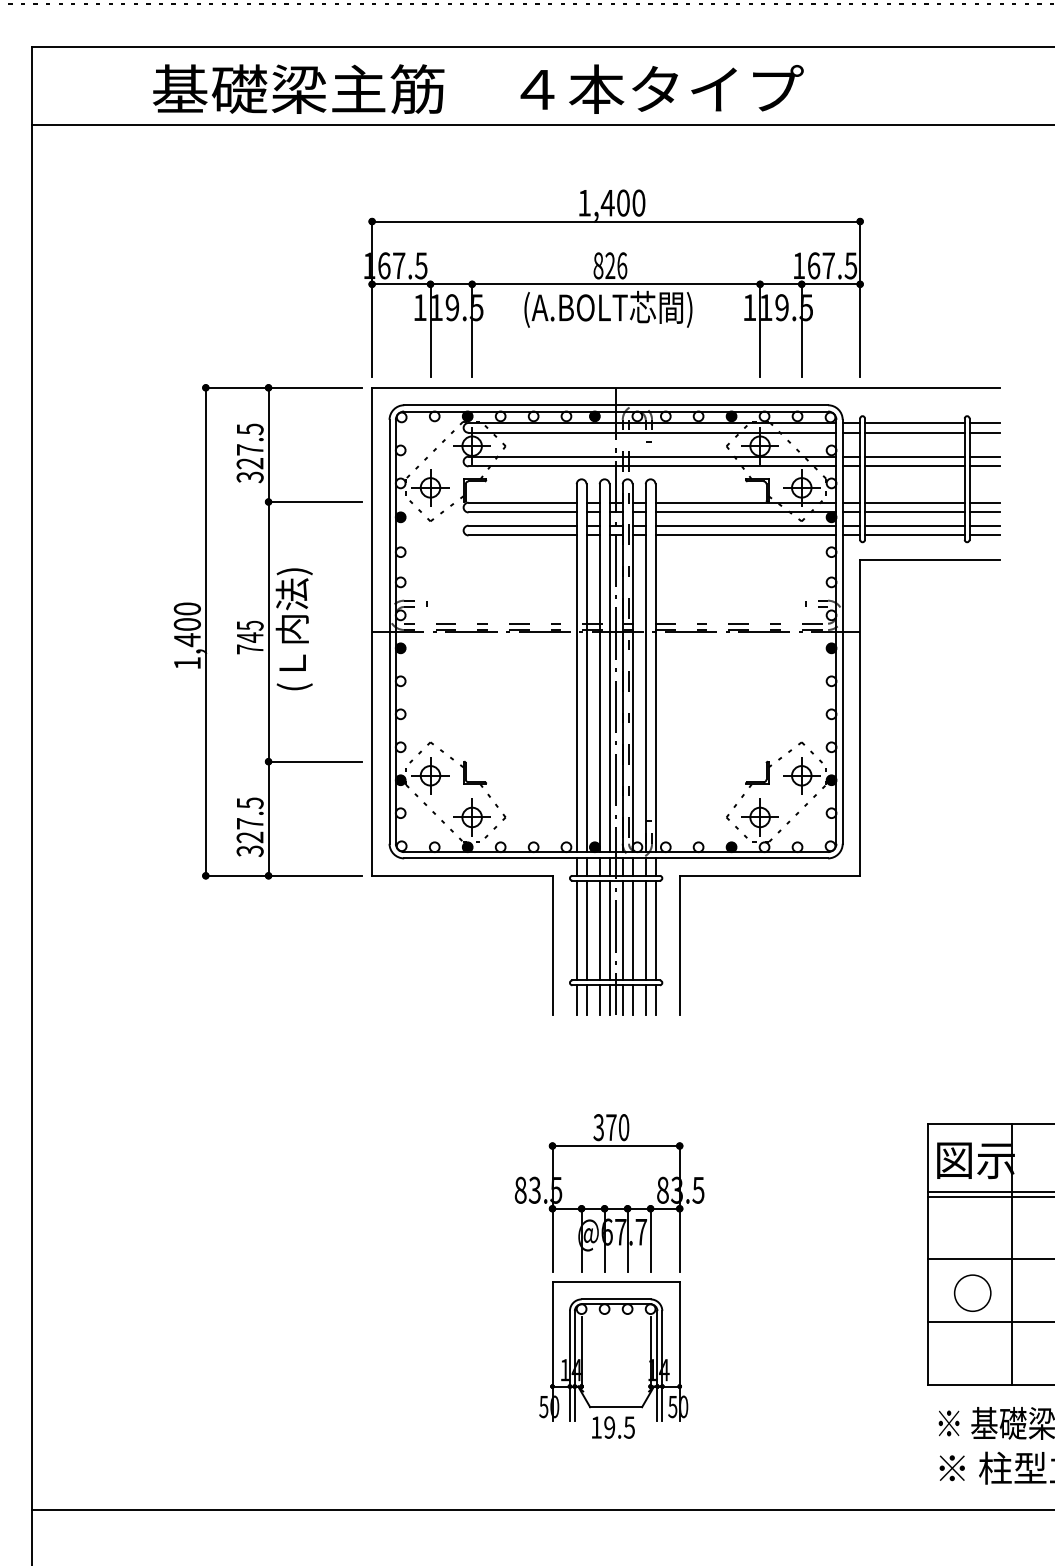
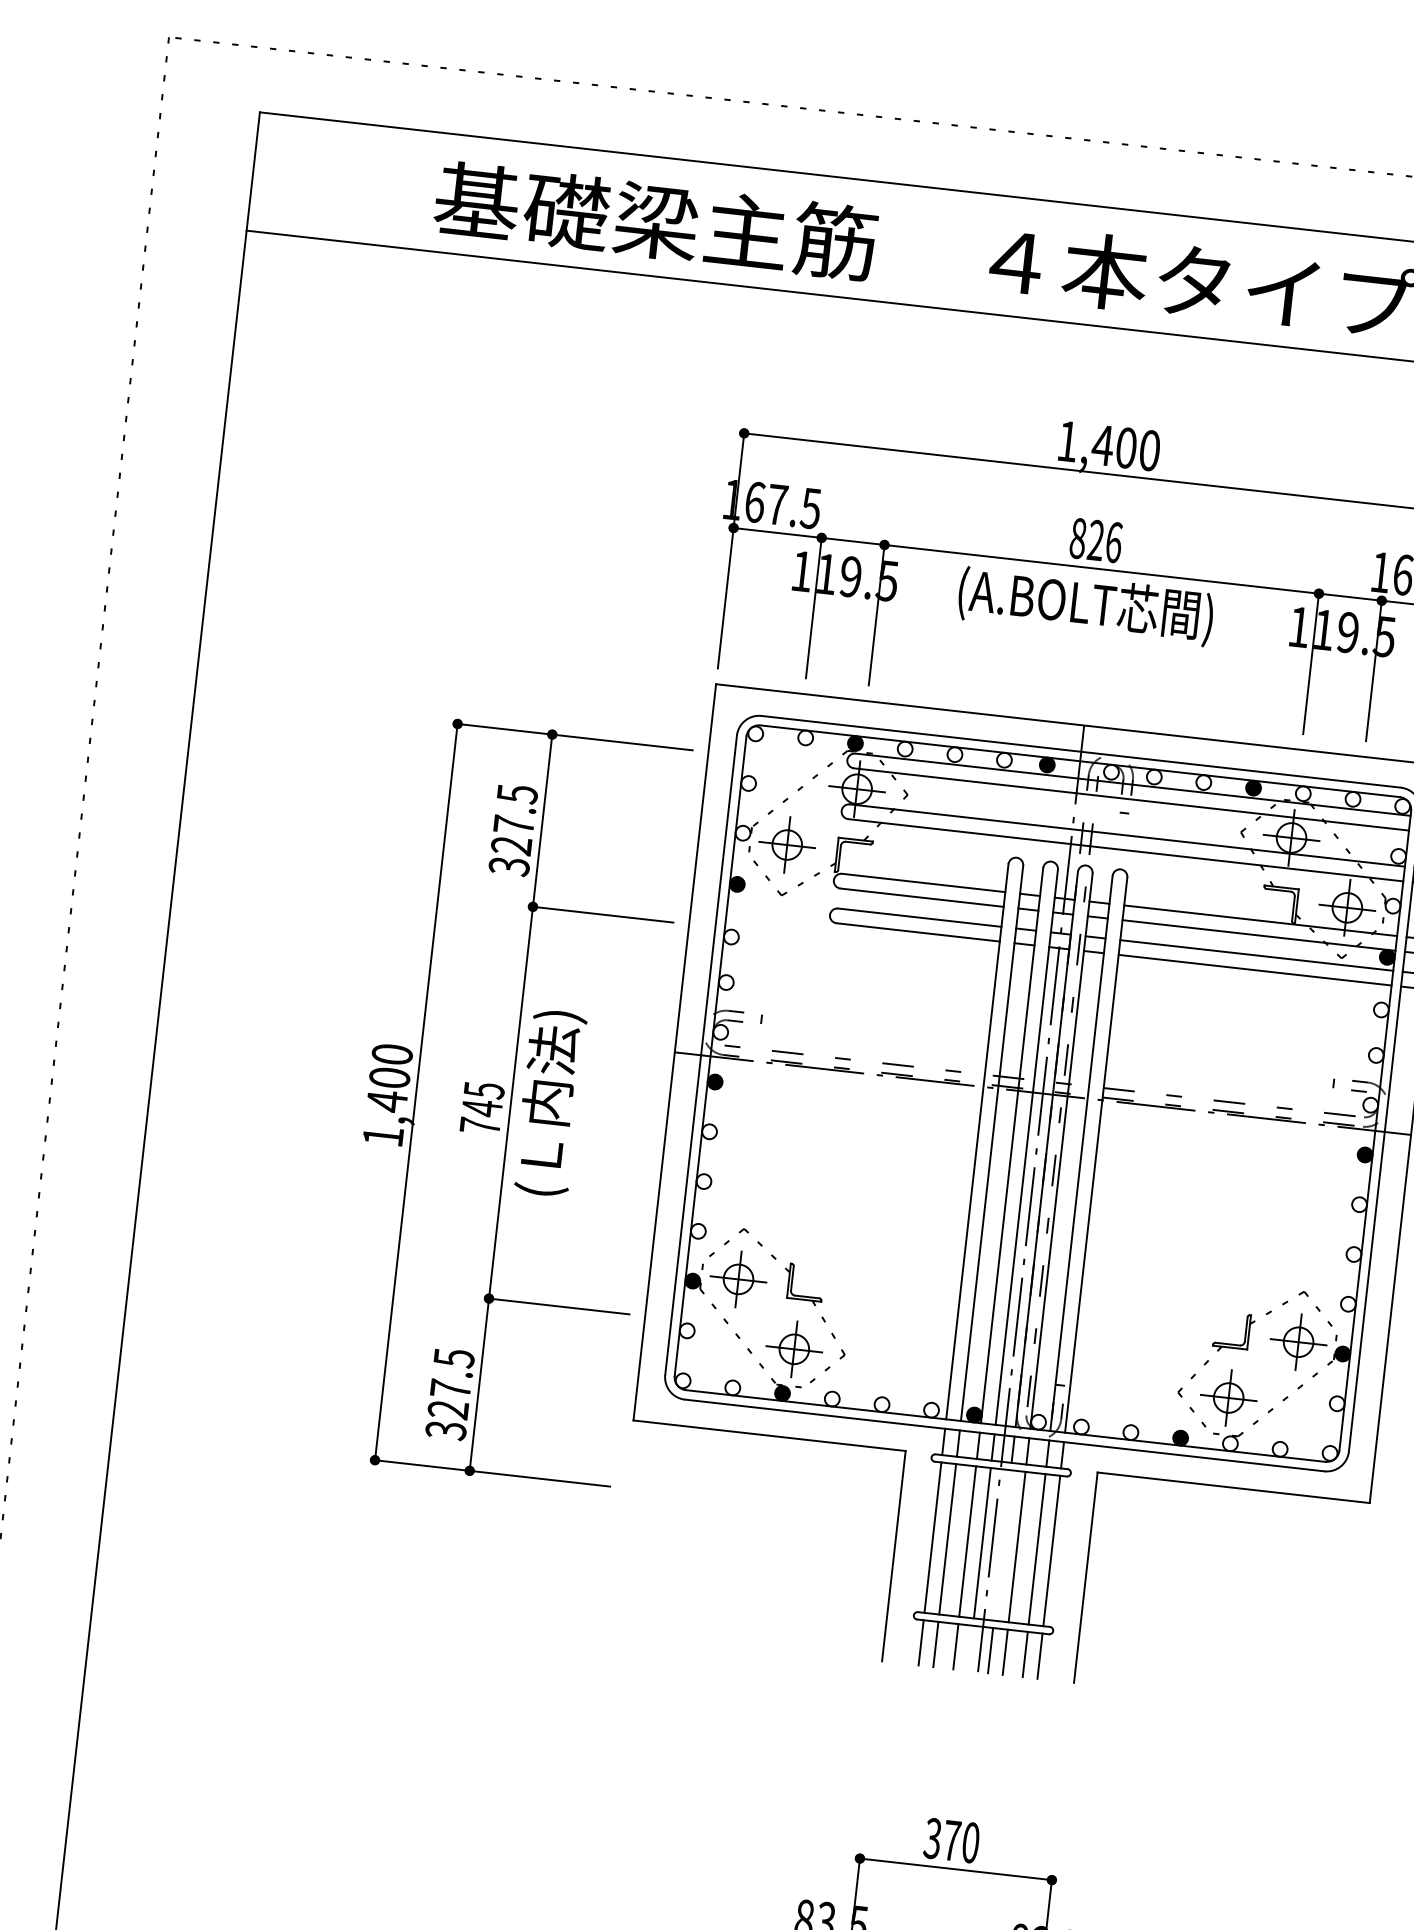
part: (267, 631) -> (509, 1102), moved
line: (622, 930) -> (1001, 1545), removed
line: (609, 1000) -> (970, 1648), removed

